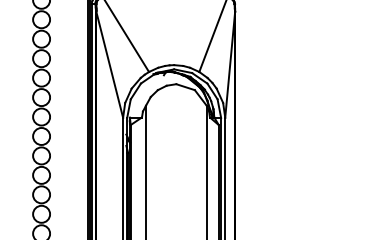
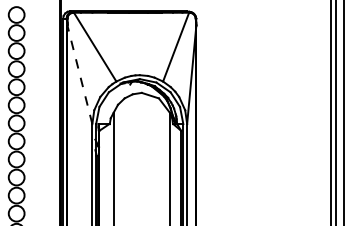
line: (109, 64) -> (79, 74), solid -> dashed

